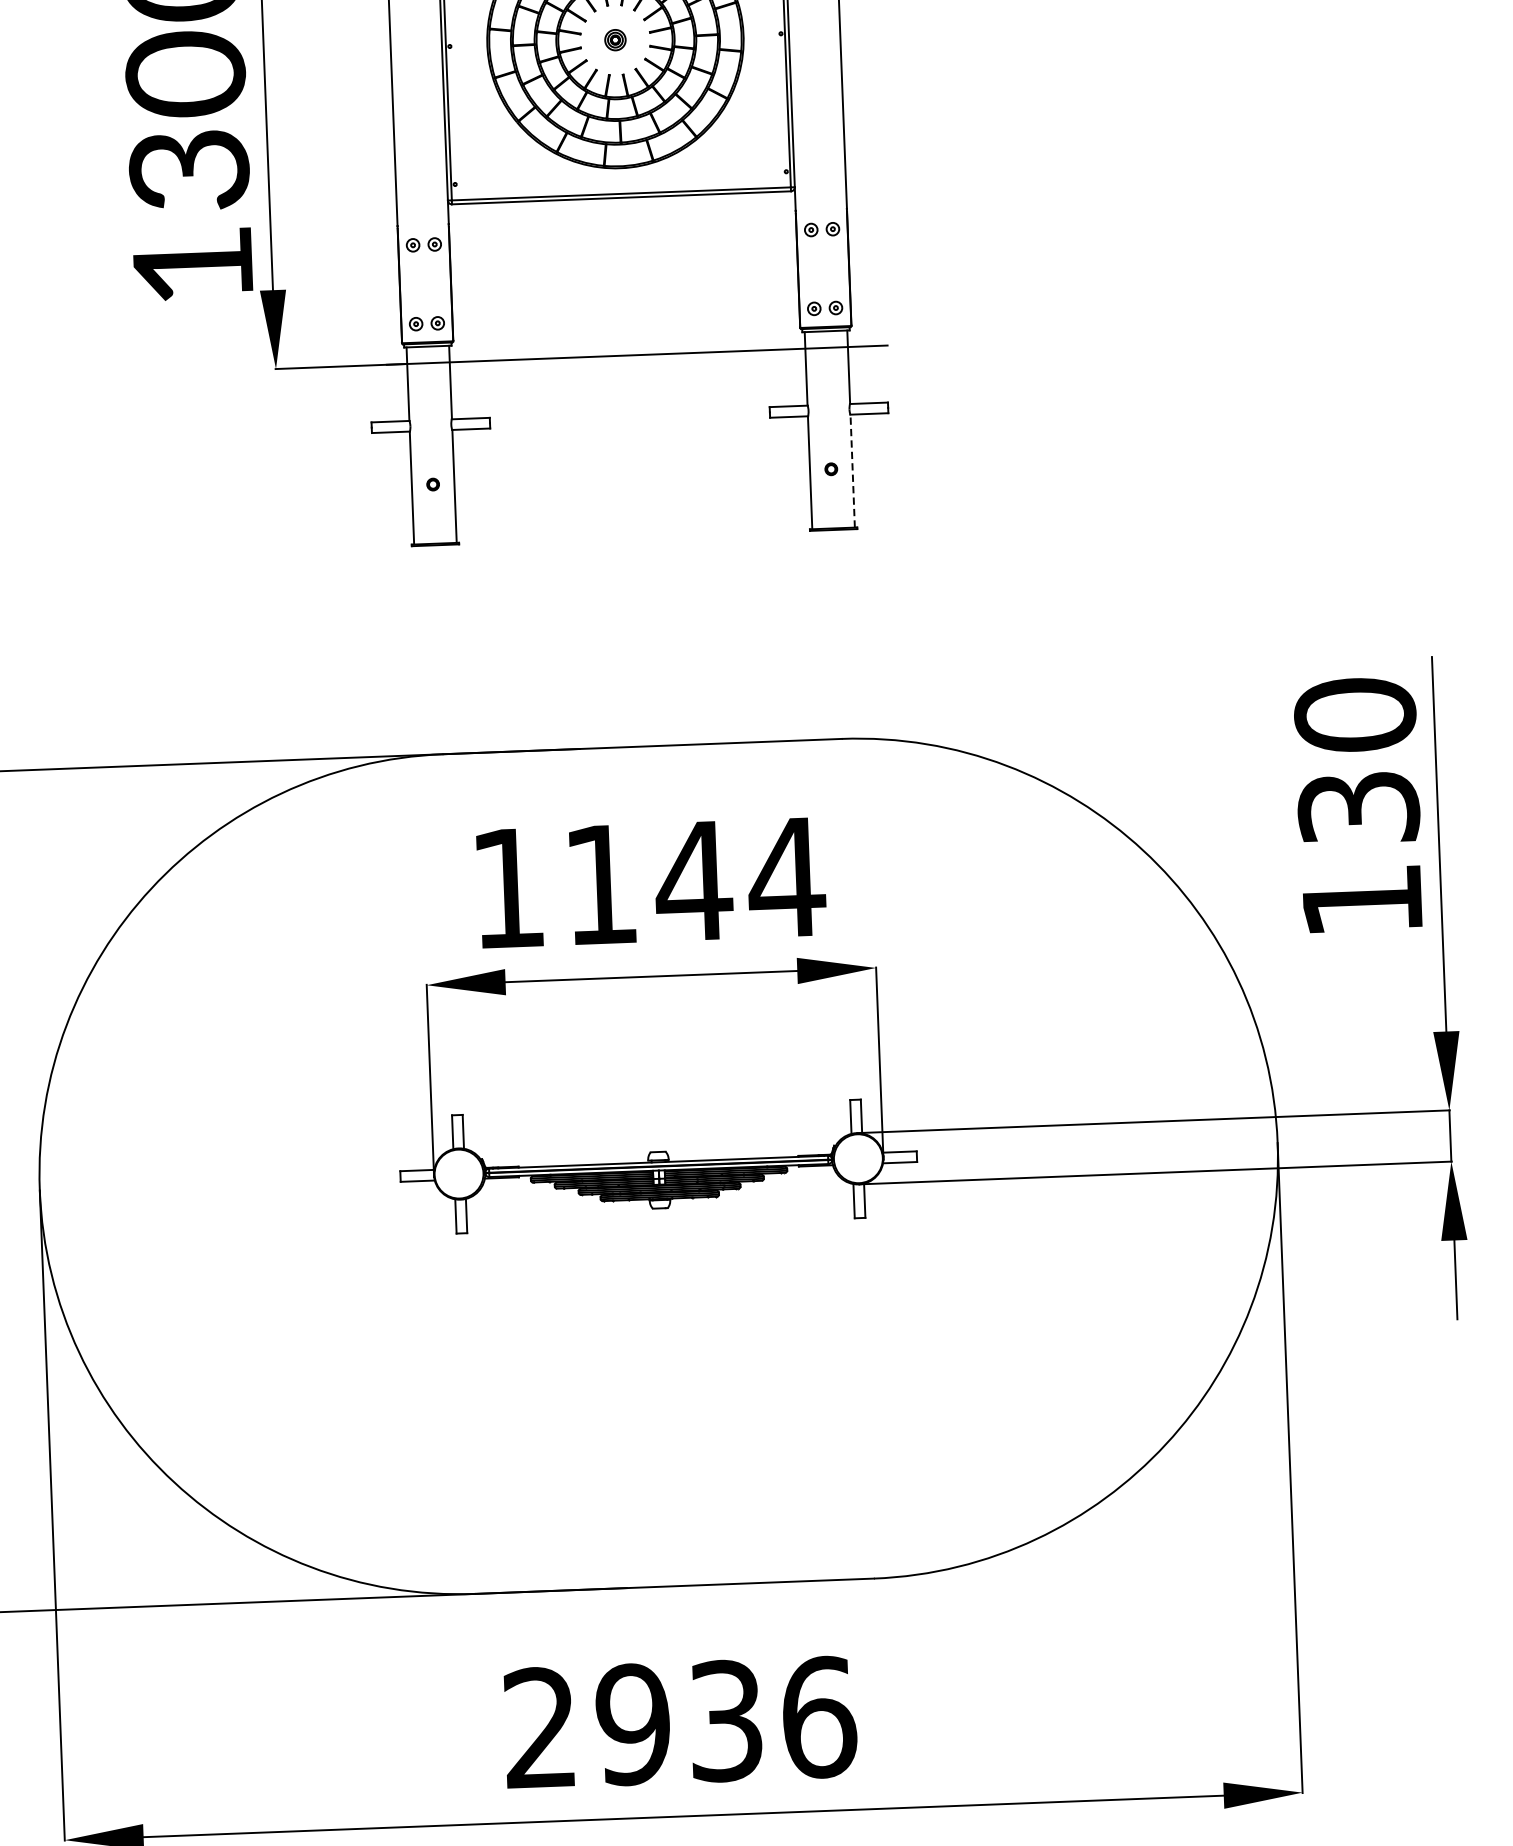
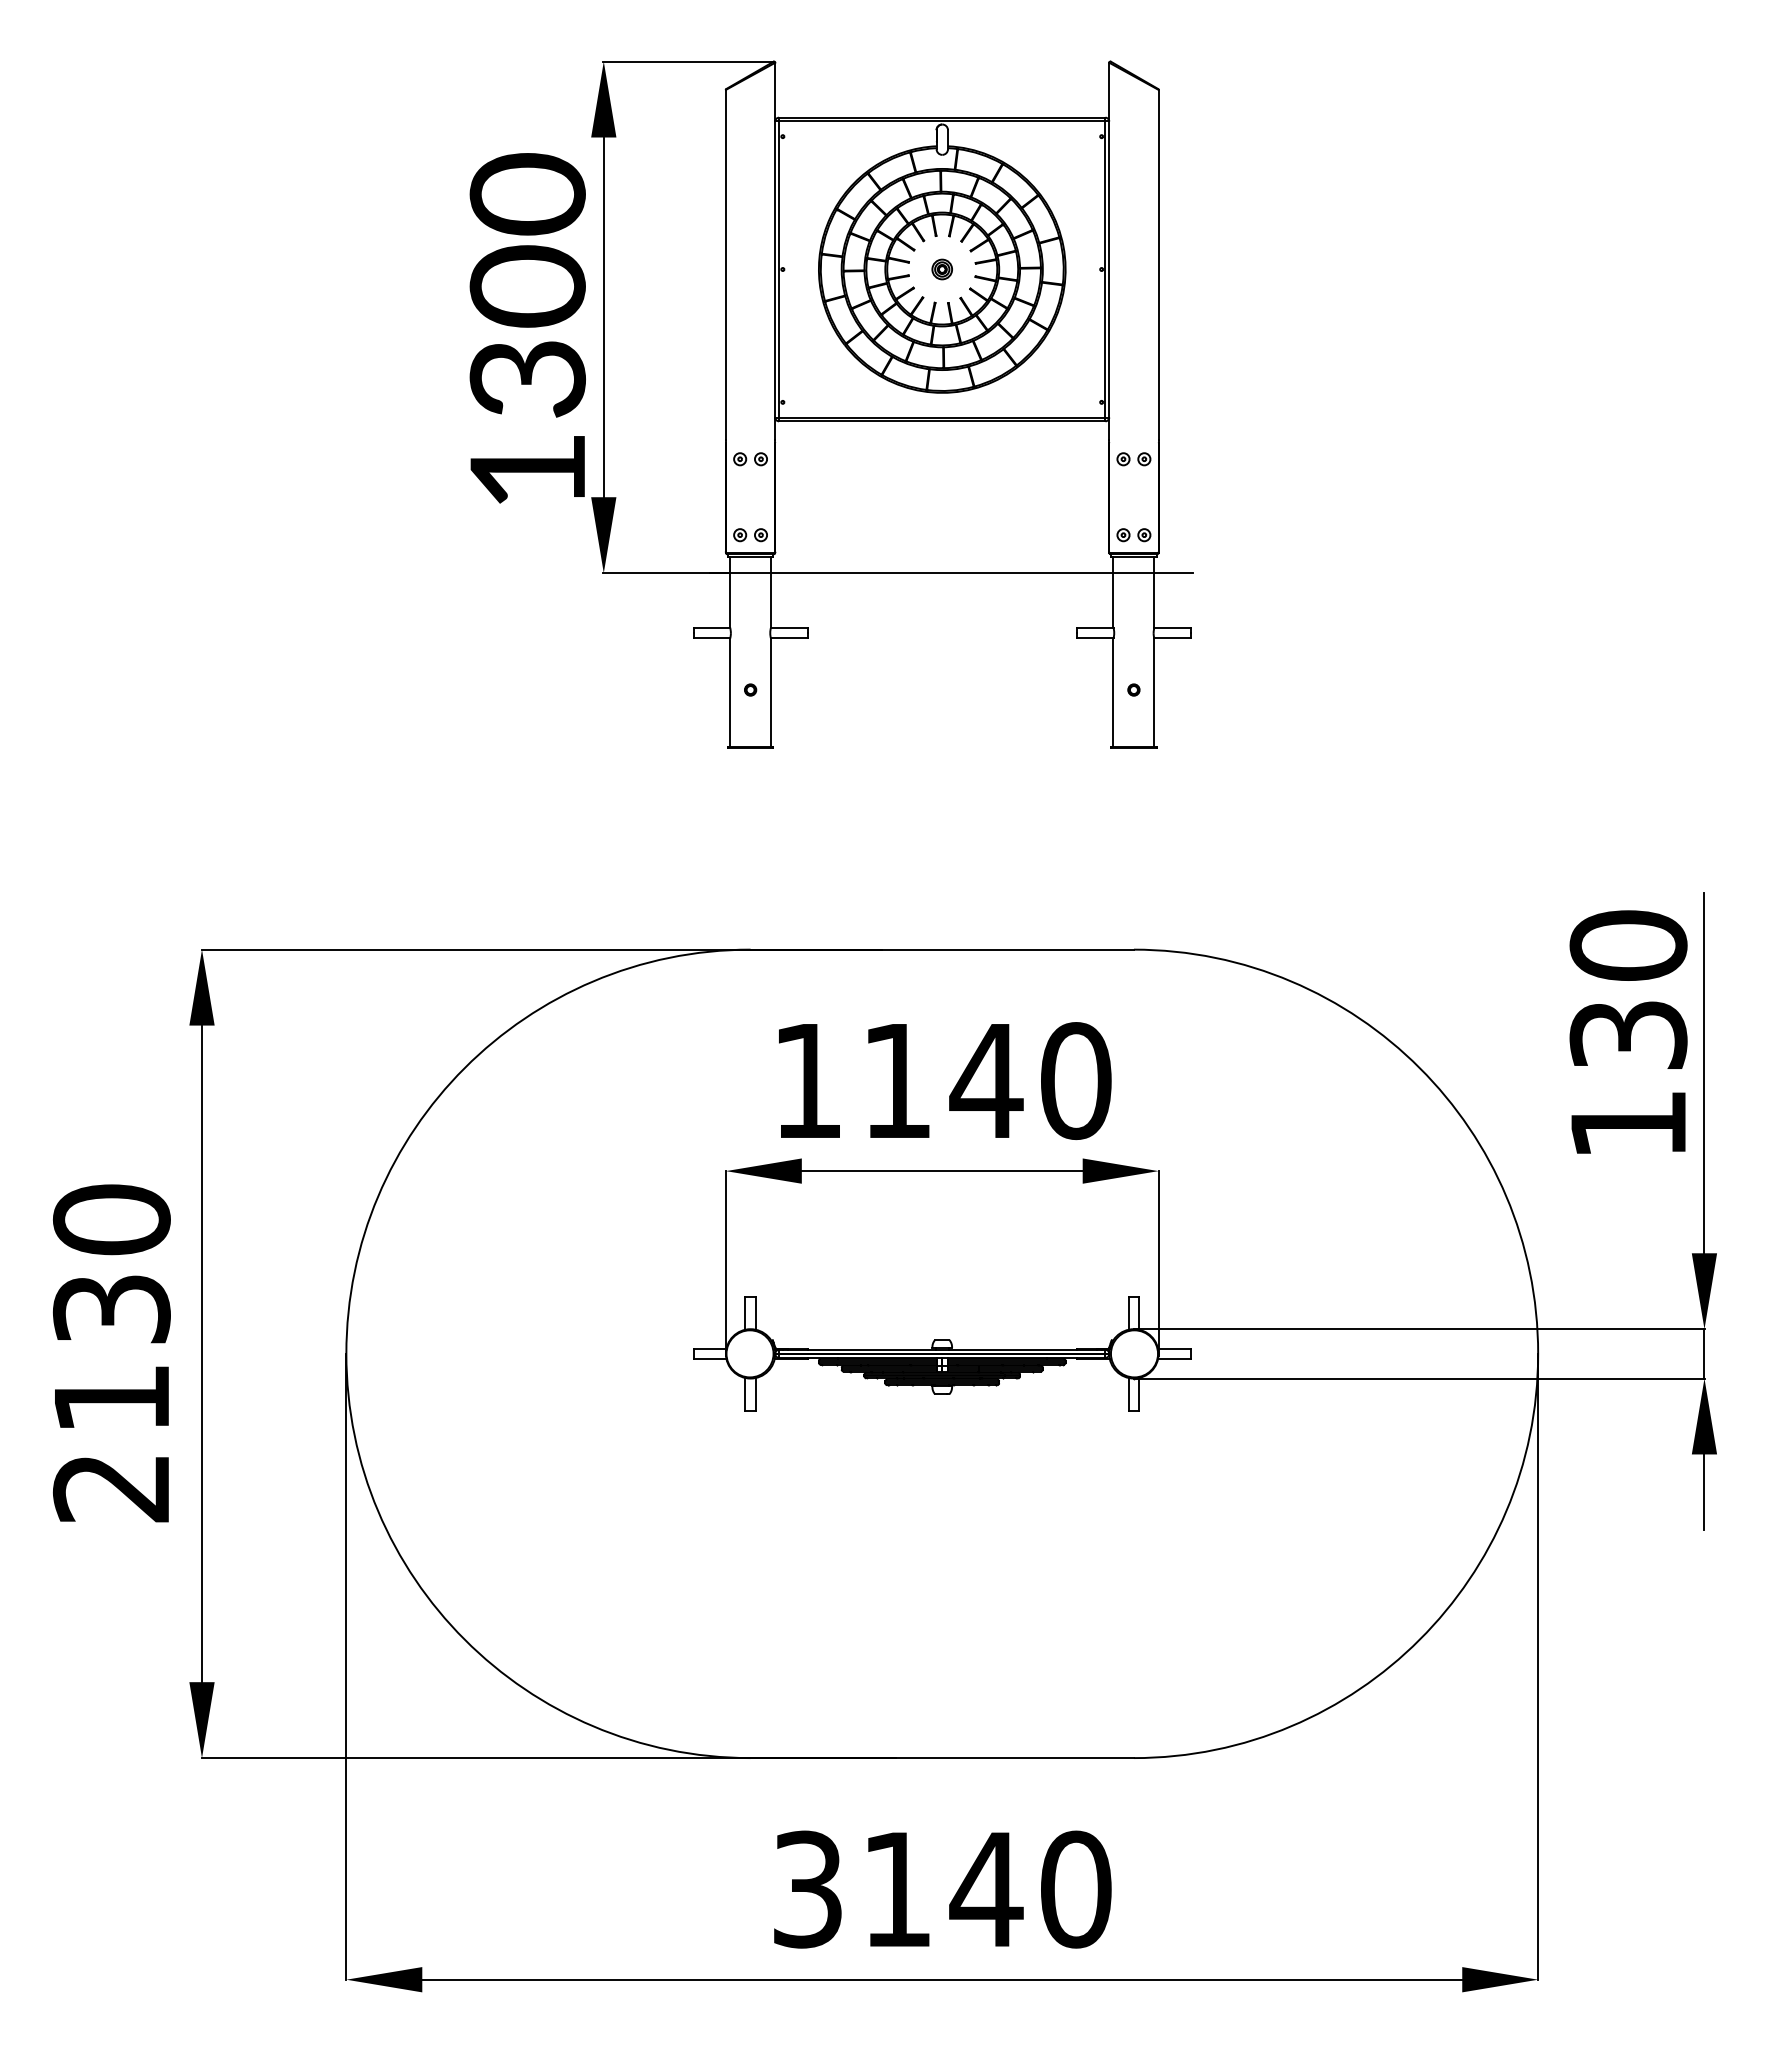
line: (852, 471) -> (1154, 692), dashed -> solid
text: (786, 878) -> (1075, 1081), 1144 -> 1140
text: (680, 1722) -> (942, 1889), 2936 -> 3140

